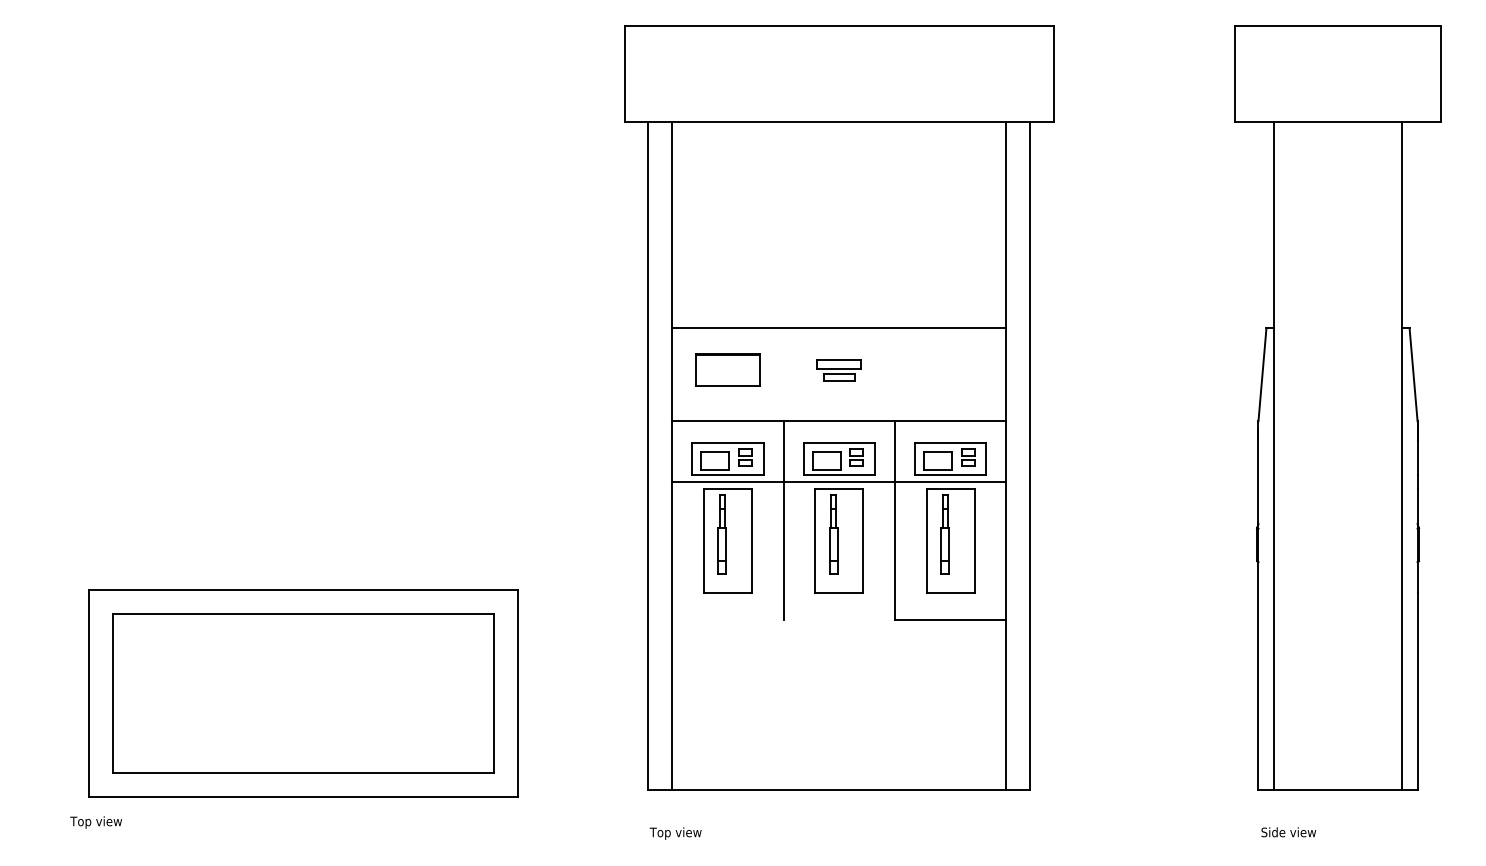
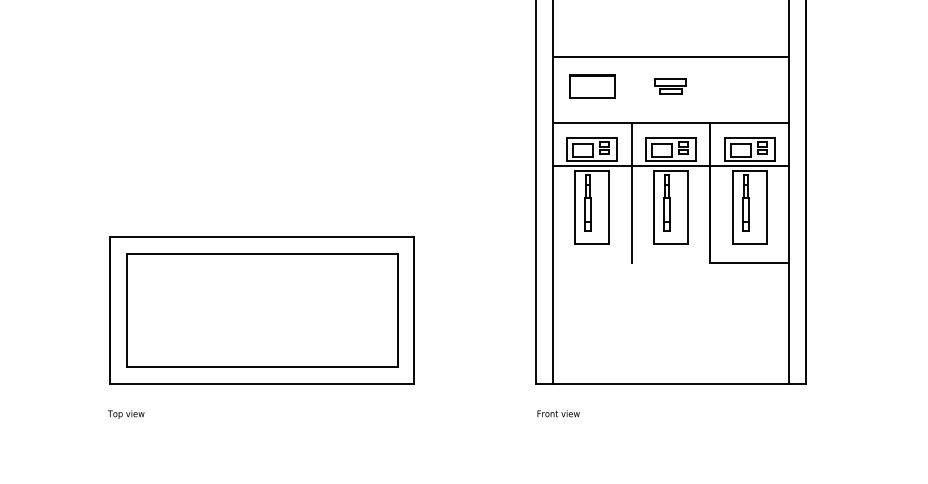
part: (303, 693) -> (262, 310), moved
text: (95, 822) -> (125, 414), moved
text: (679, 833) -> (557, 414), Top view -> Front view

